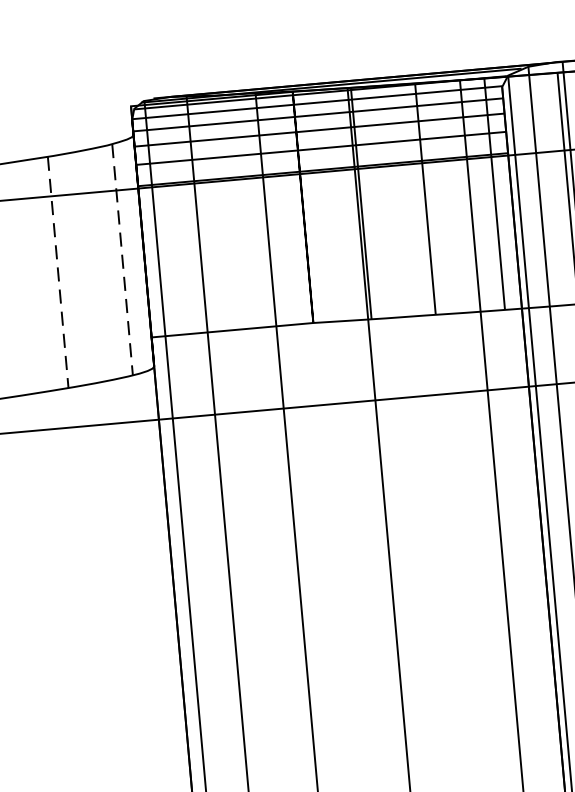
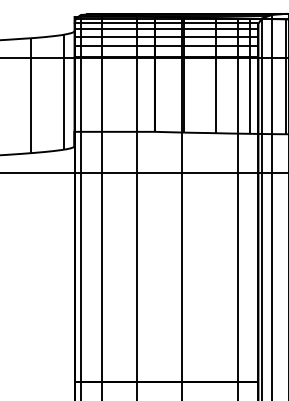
line: (122, 260) -> (63, 92), dashed -> solid
line: (58, 272) -> (31, 95), dashed -> solid

